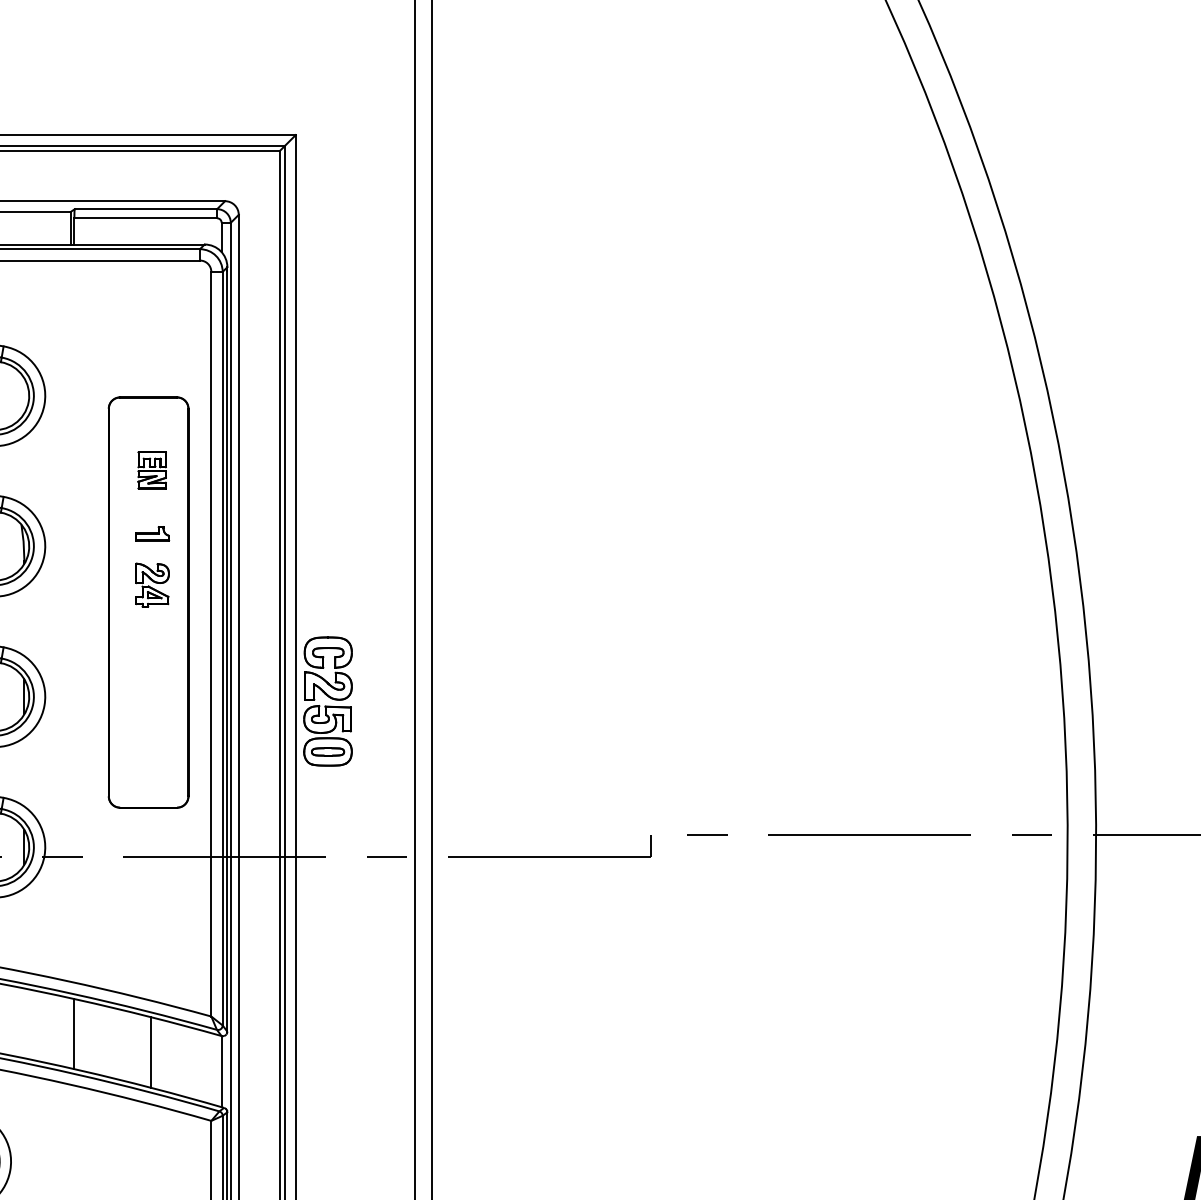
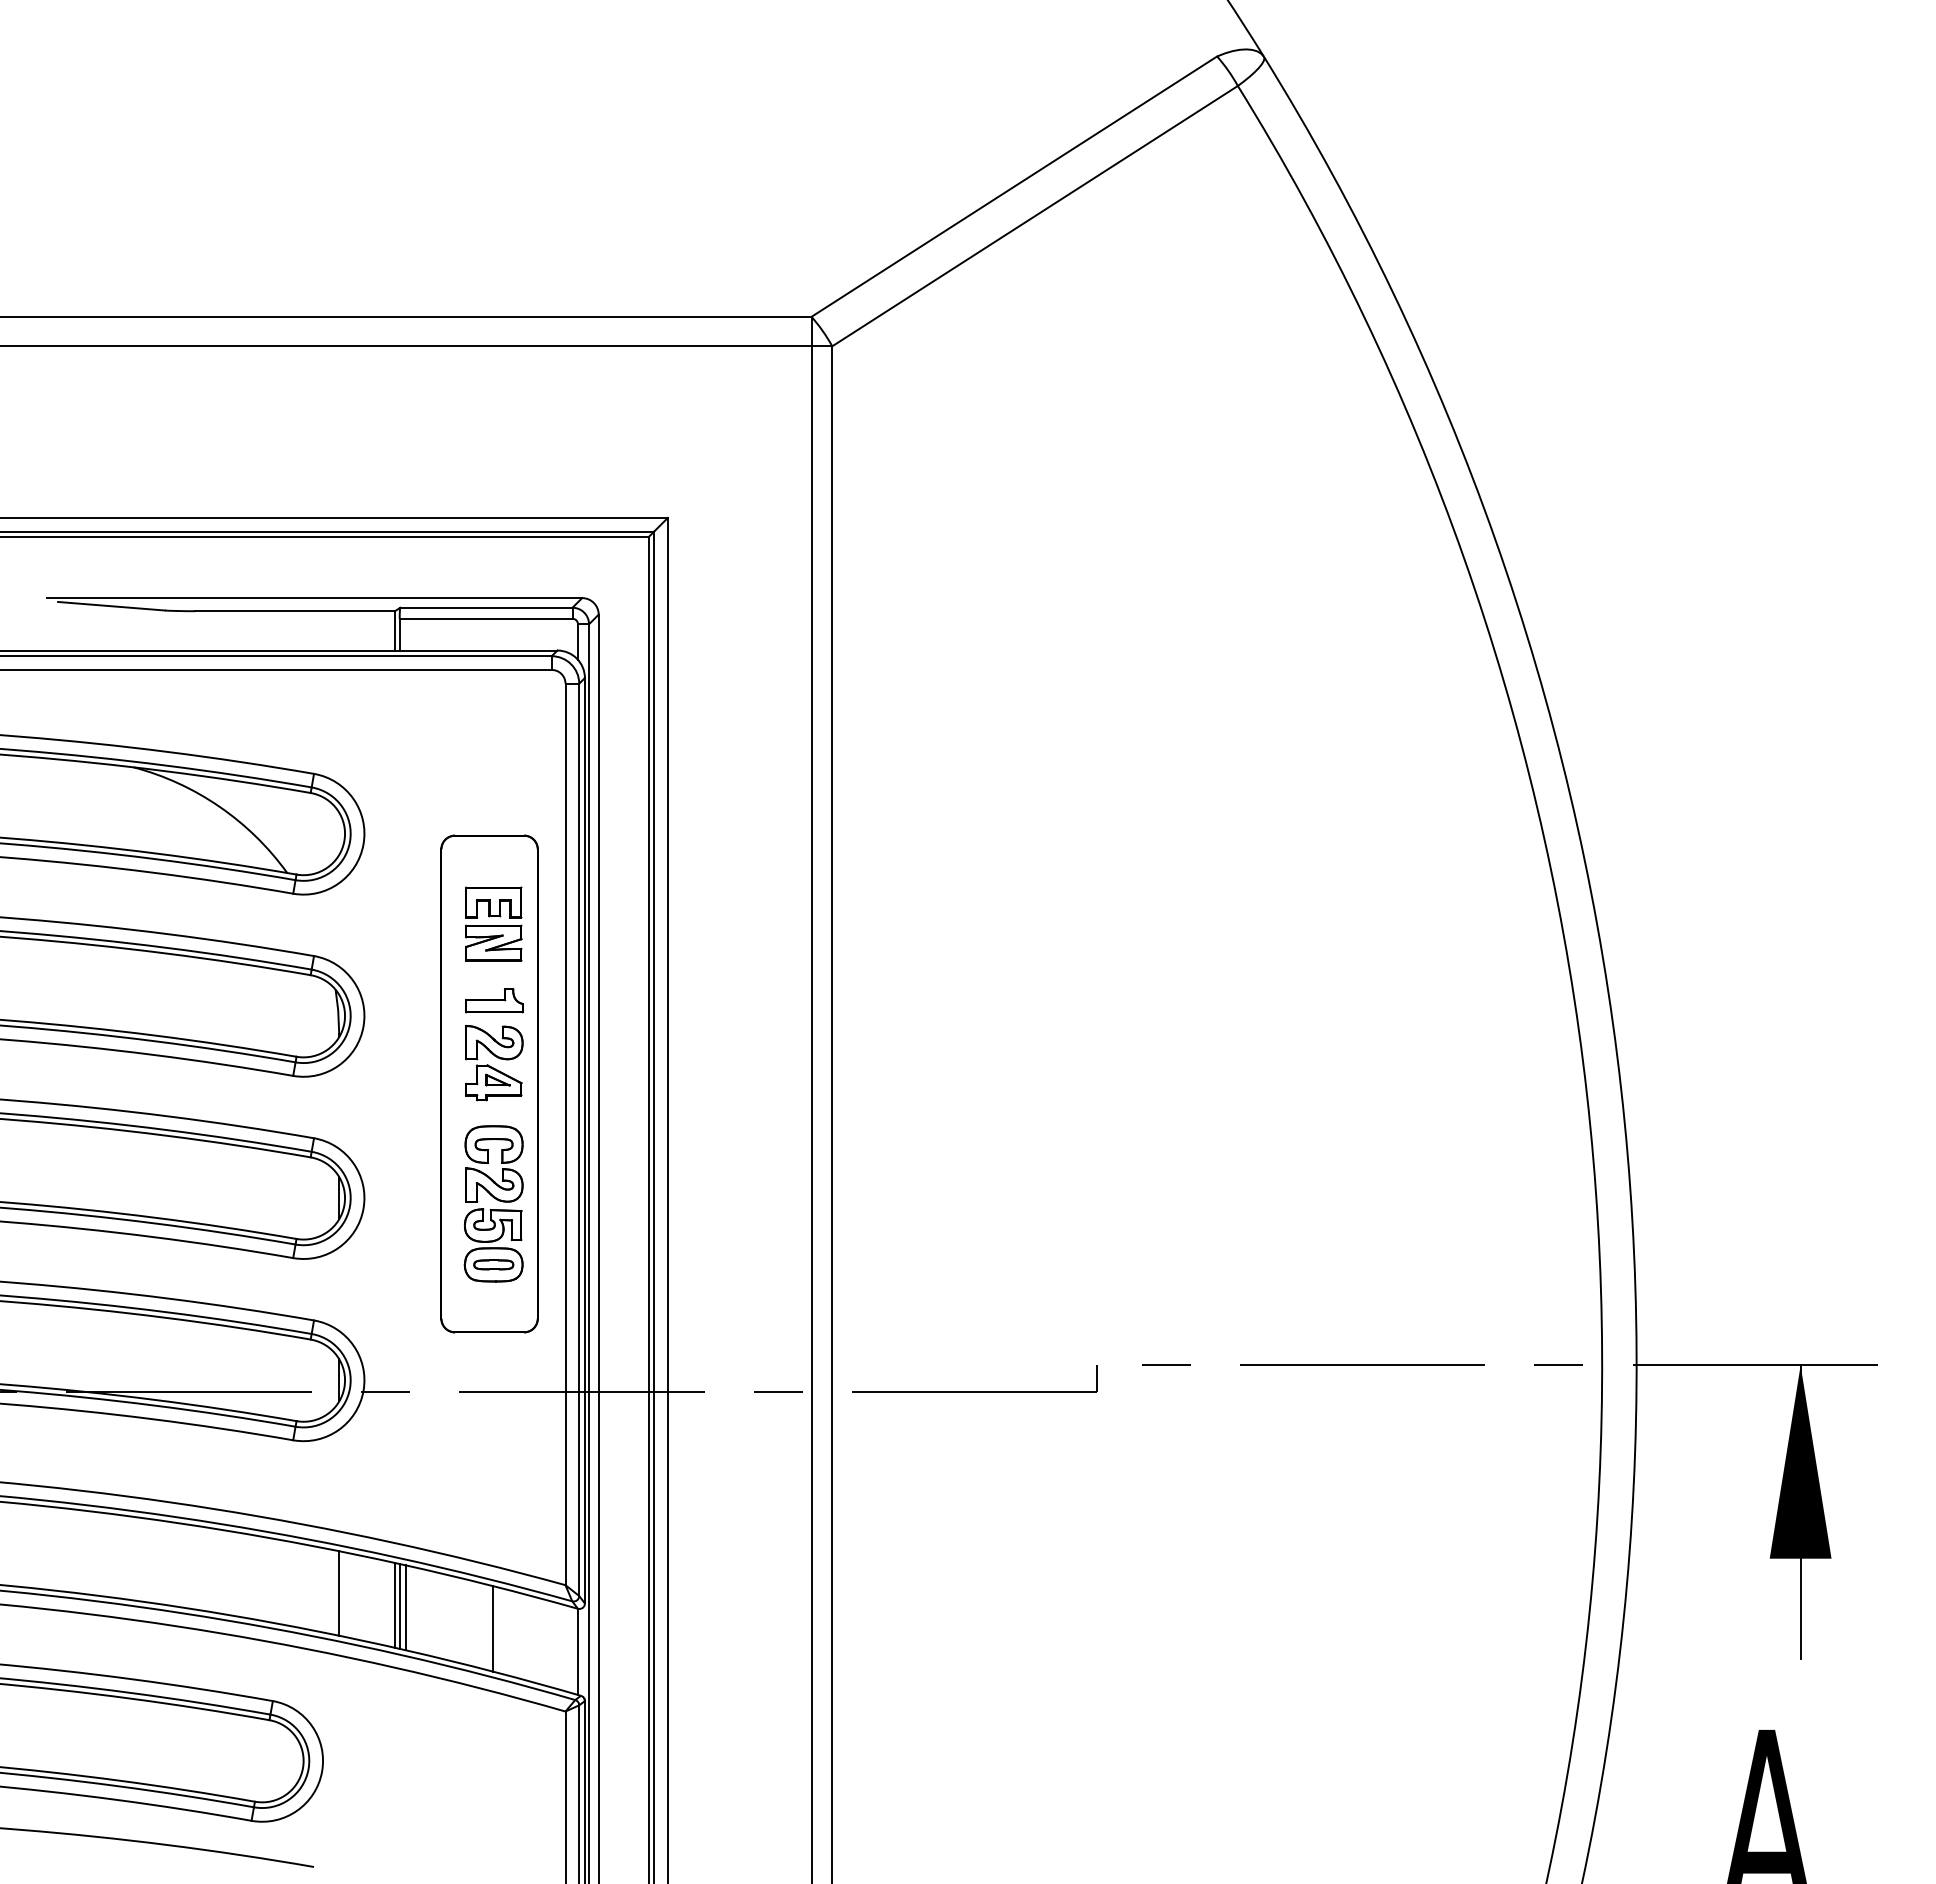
part: (151, 469) -> (493, 923), size x1.67
part: (152, 533) -> (494, 1000), size x1.43
part: (152, 584) -> (494, 1062), size x1.43
part: (327, 701) -> (493, 1203), moved
line: (24, 1023) -> (339, 1593), added
line: (70, 1032) -> (395, 1604), added
line: (80, 1034) -> (406, 1607), added

